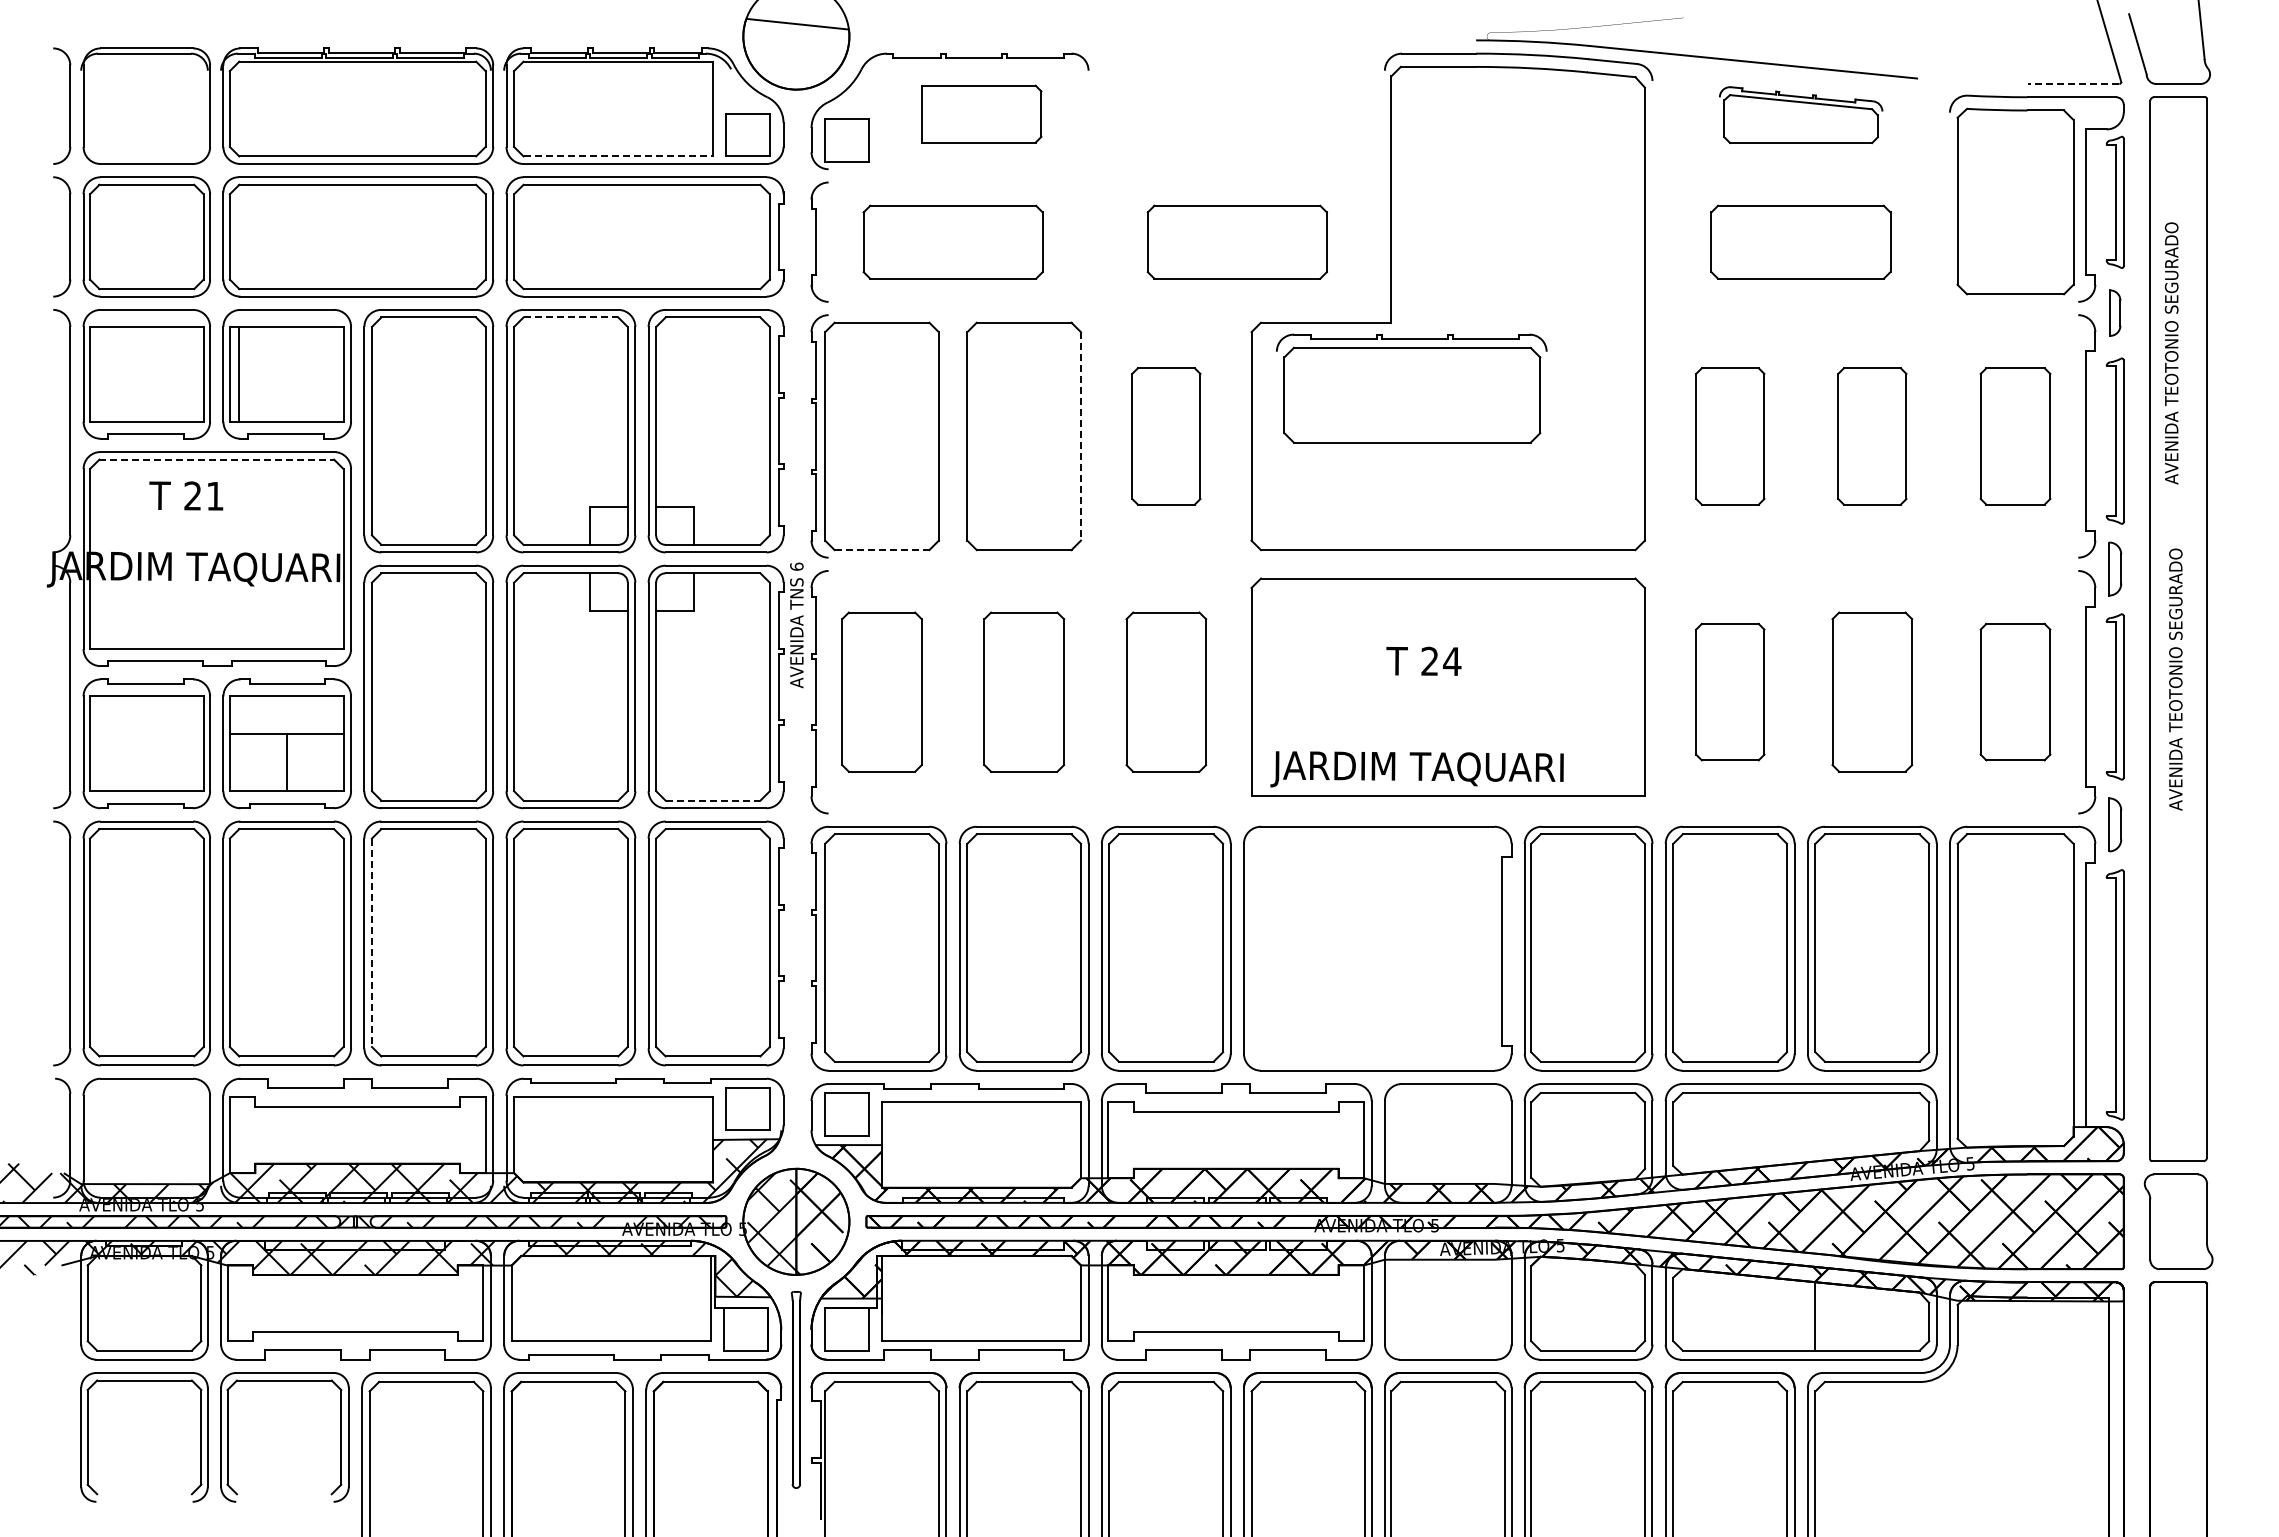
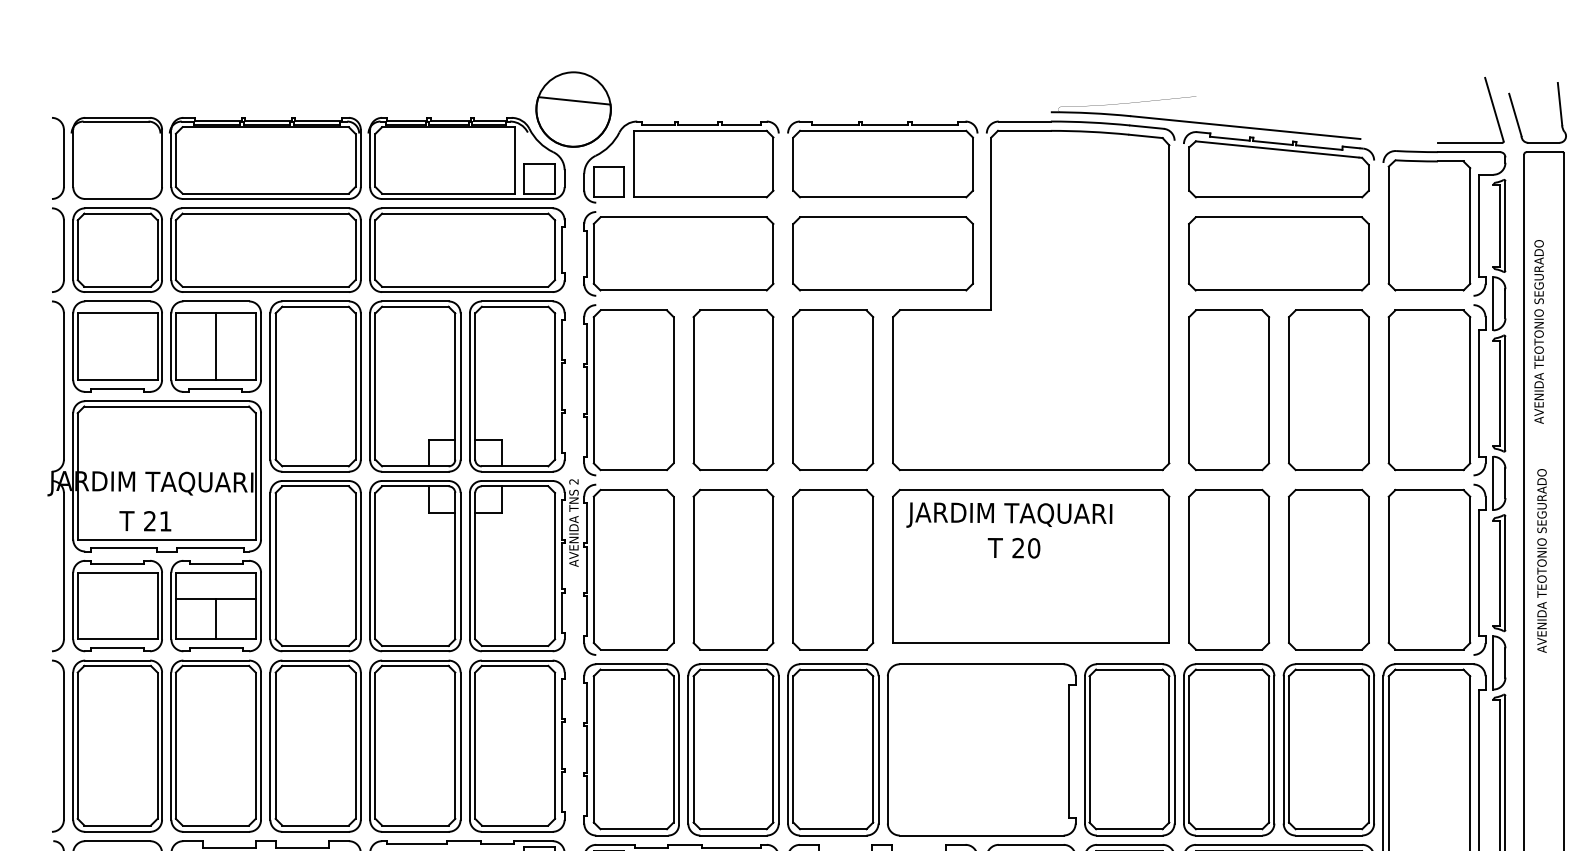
line: (2073, 83) -> (1470, 142), dashed -> solid
part: (981, 113) -> (703, 163), size x1.67
part: (1800, 114) -> (1278, 164), size x1.67
line: (618, 156) -> (448, 193), dashed -> solid
part: (953, 242) -> (683, 254), size x1.43
part: (1237, 242) -> (883, 254), size x1.43
part: (1800, 242) -> (1278, 254), size x1.43
part: (2115, 312) -> (1499, 303), size x1.67
line: (571, 317) -> (415, 306), dashed -> solid
line: (238, 373) -> (215, 346), moved
part: (1411, 388) -> (882, 159), moved
line: (1080, 436) -> (773, 390), dashed -> solid
part: (1166, 436) -> (833, 390), size x1.67
part: (1730, 436) -> (1229, 390), size x1.67
part: (1872, 436) -> (1329, 390), size x1.67
part: (2015, 436) -> (1429, 390), size x1.67
line: (217, 459) -> (167, 406), dashed -> solid
text: (186, 495) -> (145, 520), moved
line: (882, 550) -> (634, 470), dashed -> solid
text: (796, 566) -> (573, 481), 6 -> 2
part: (2115, 568) -> (1499, 482), size x1.43
text: (1452, 661) -> (1034, 548), 24 -> 20
part: (881, 691) -> (633, 569), size x1.43
part: (1024, 691) -> (733, 569), size x1.43
part: (1166, 691) -> (833, 569), size x1.43
part: (1730, 691) -> (1229, 569), size x1.67
part: (1872, 691) -> (1329, 569), size x1.43
part: (2015, 691) -> (1429, 569), size x1.67
text: (1416, 769) -> (1008, 515), moved
line: (713, 800) -> (515, 645), dashed -> solid
part: (2115, 824) -> (1499, 662), size x1.43
line: (371, 943) -> (275, 746), dashed -> solid

